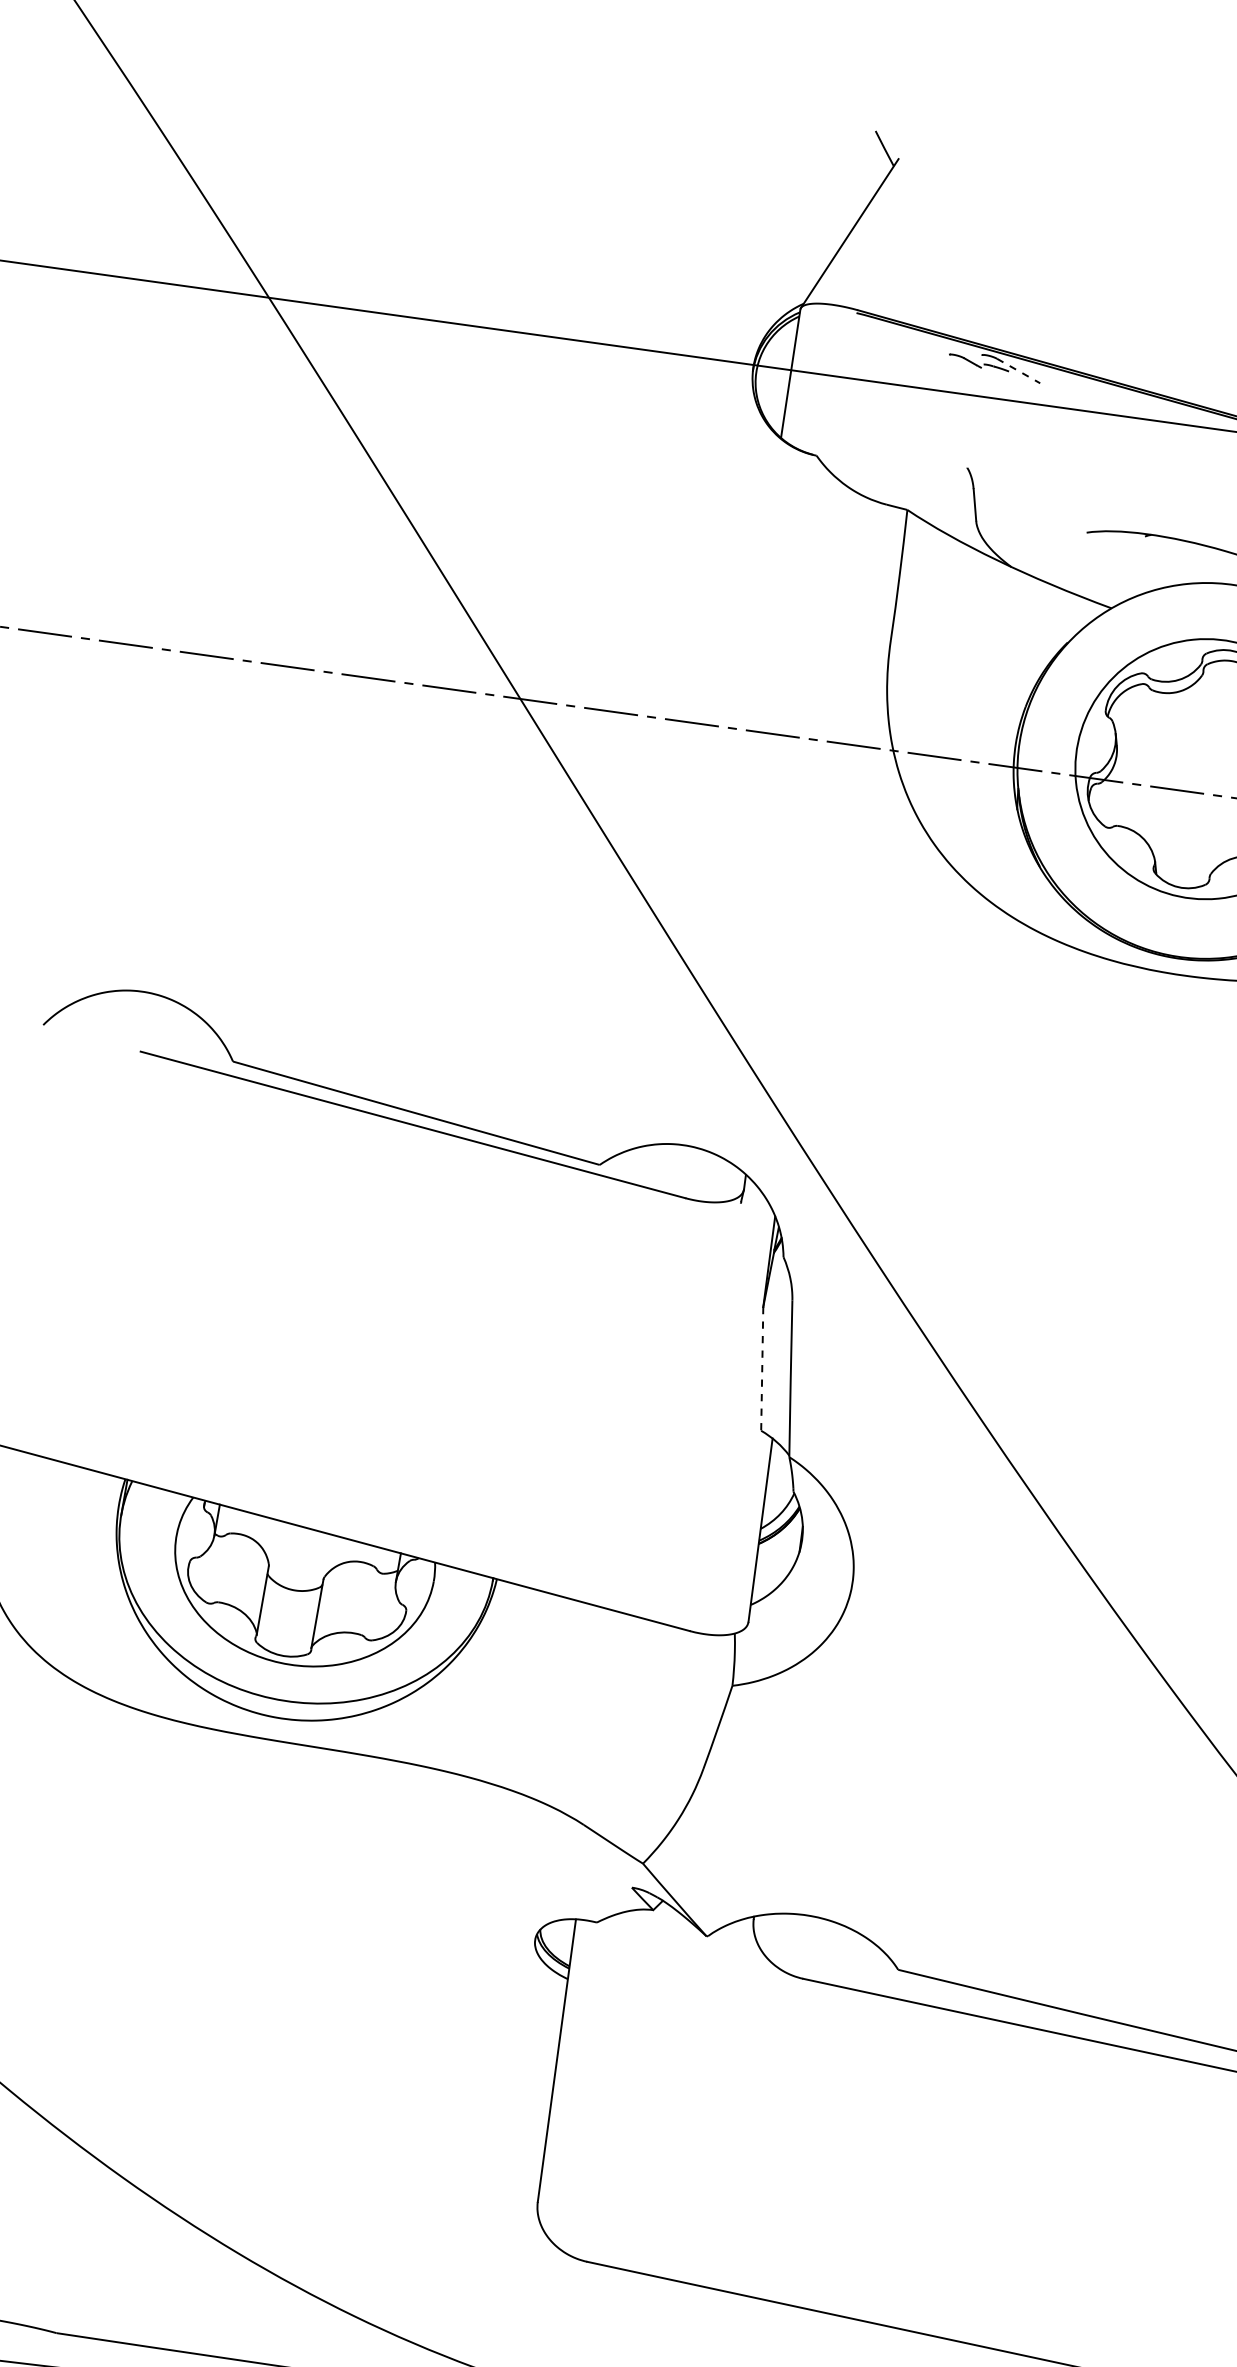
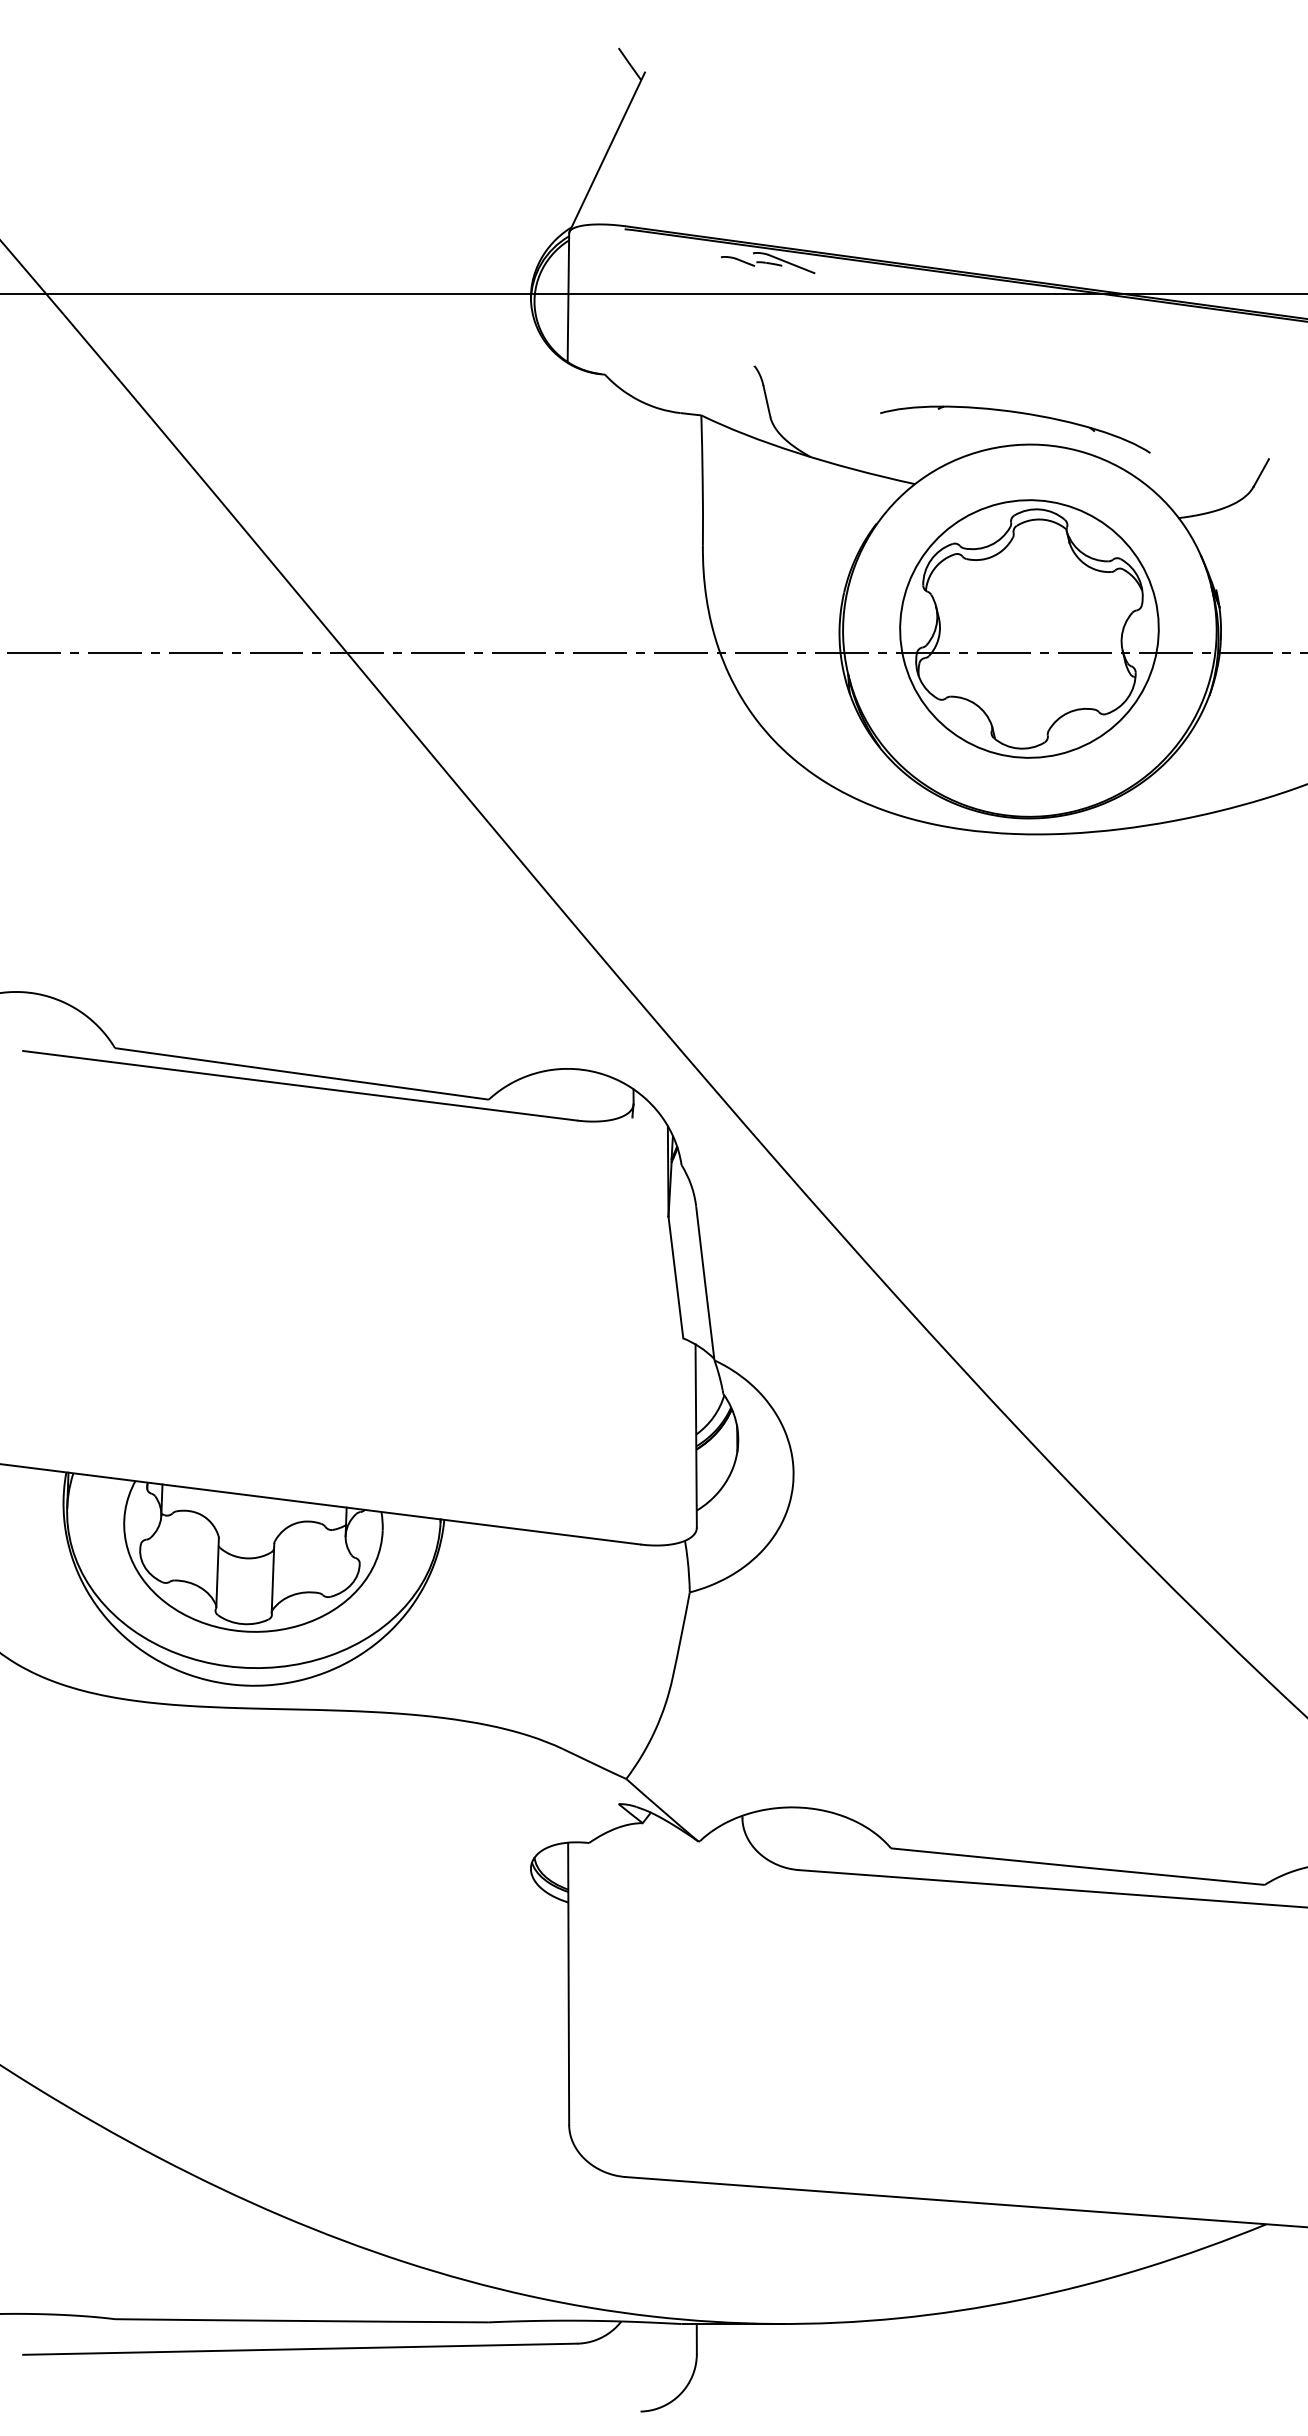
line: (1018, 371) -> (791, 264), dashed -> solid
line: (761, 1369) -> (675, 1278), dashed -> solid

